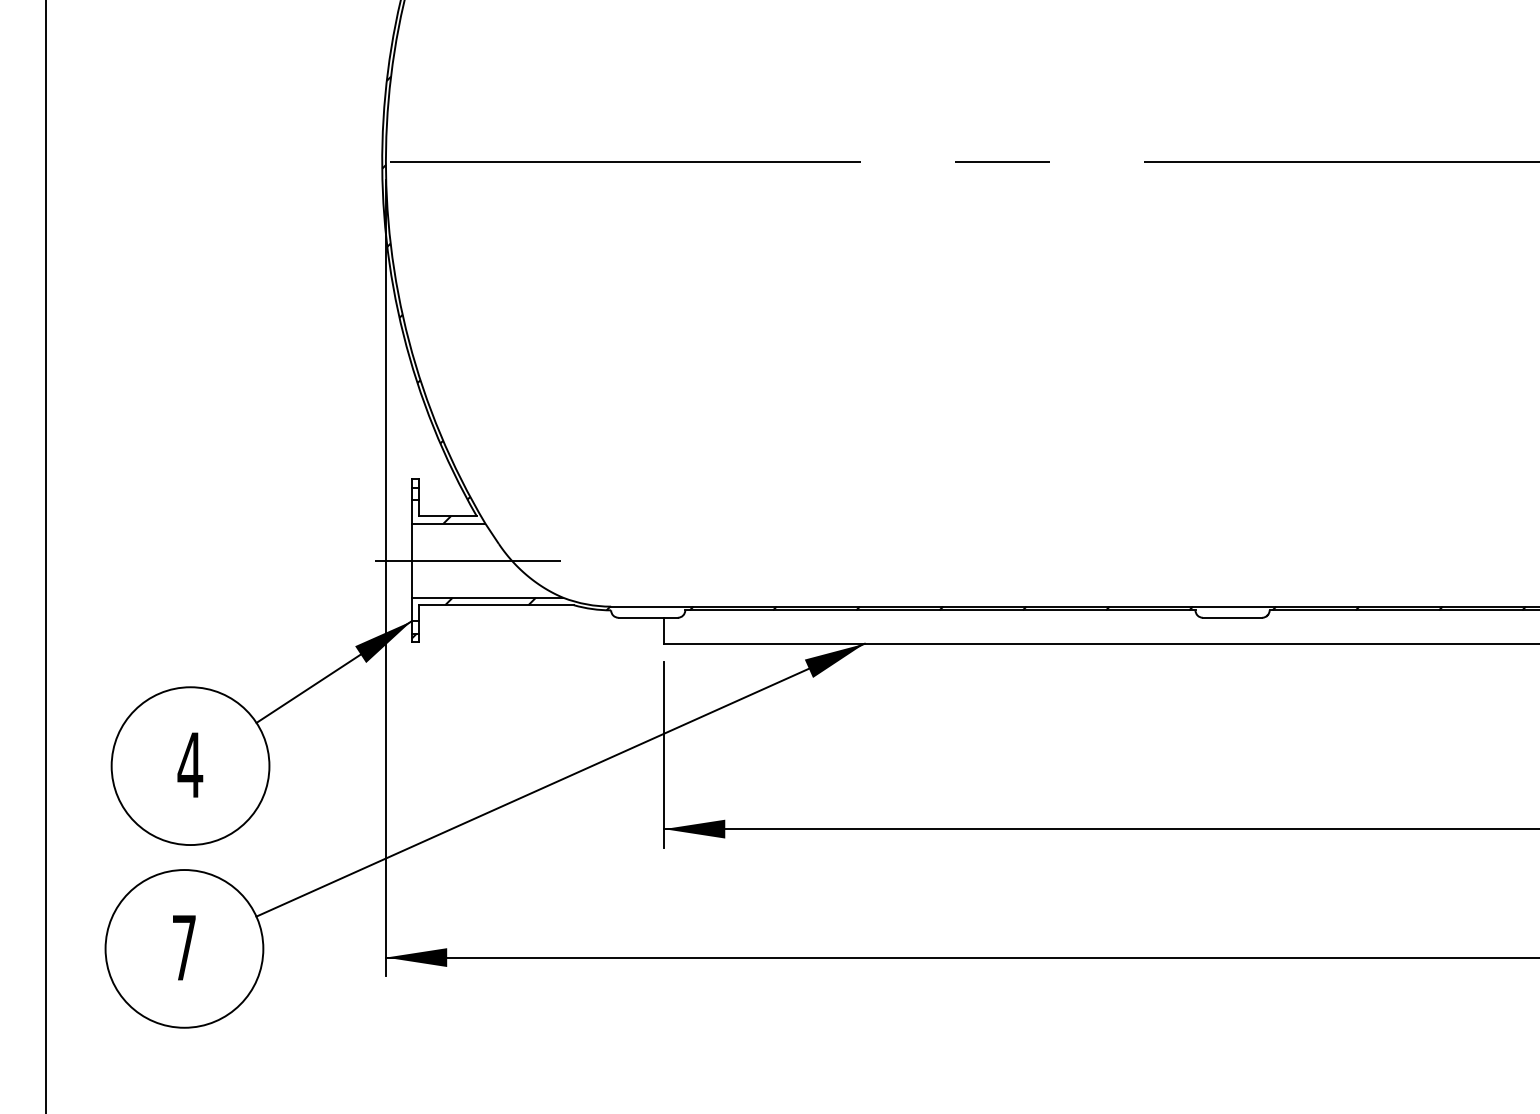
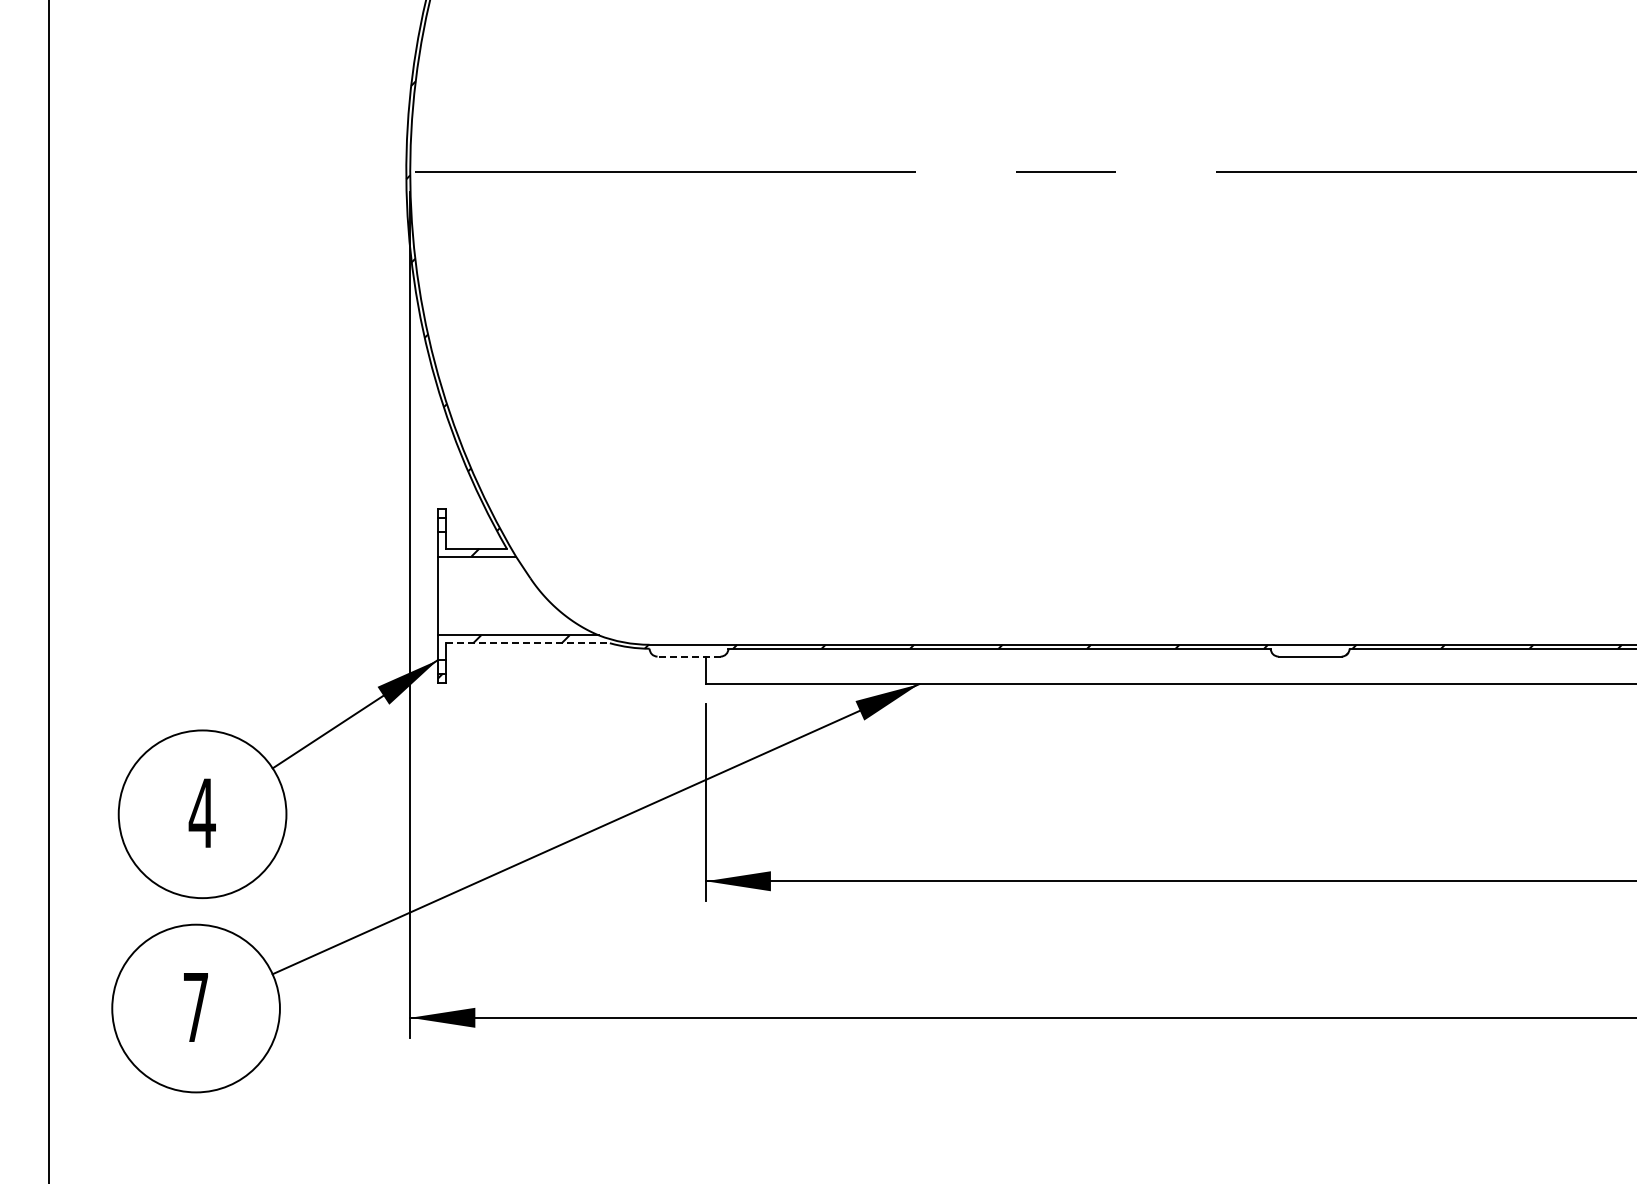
line: (468, 560) -> (497, 595), removed
line: (497, 605) -> (528, 643), solid -> dashed
line: (648, 617) -> (689, 656), solid -> dashed

